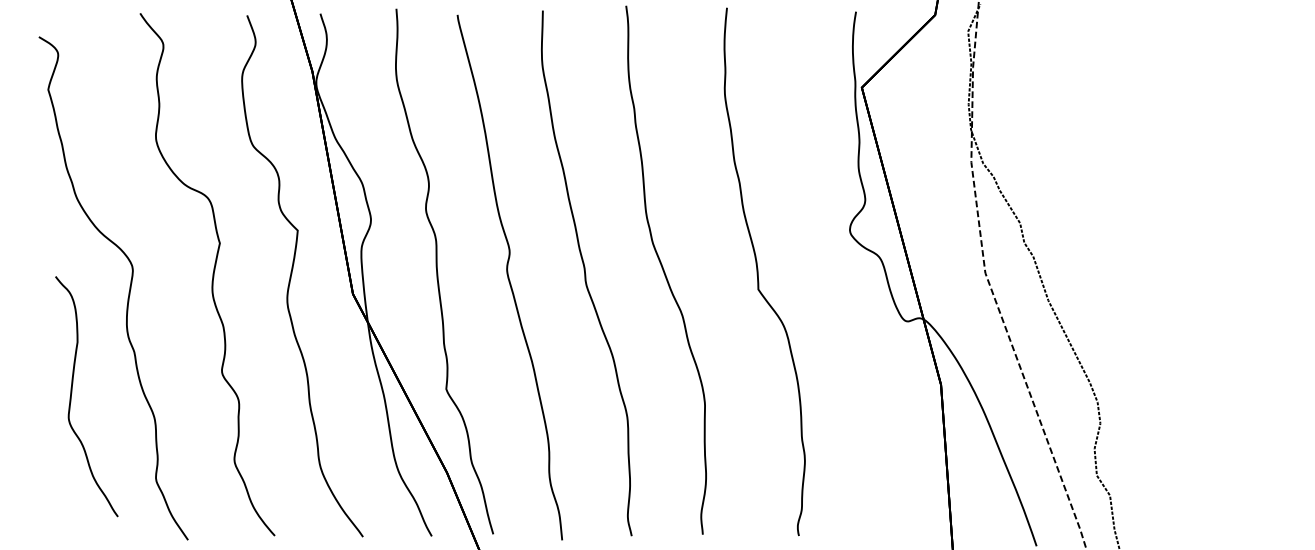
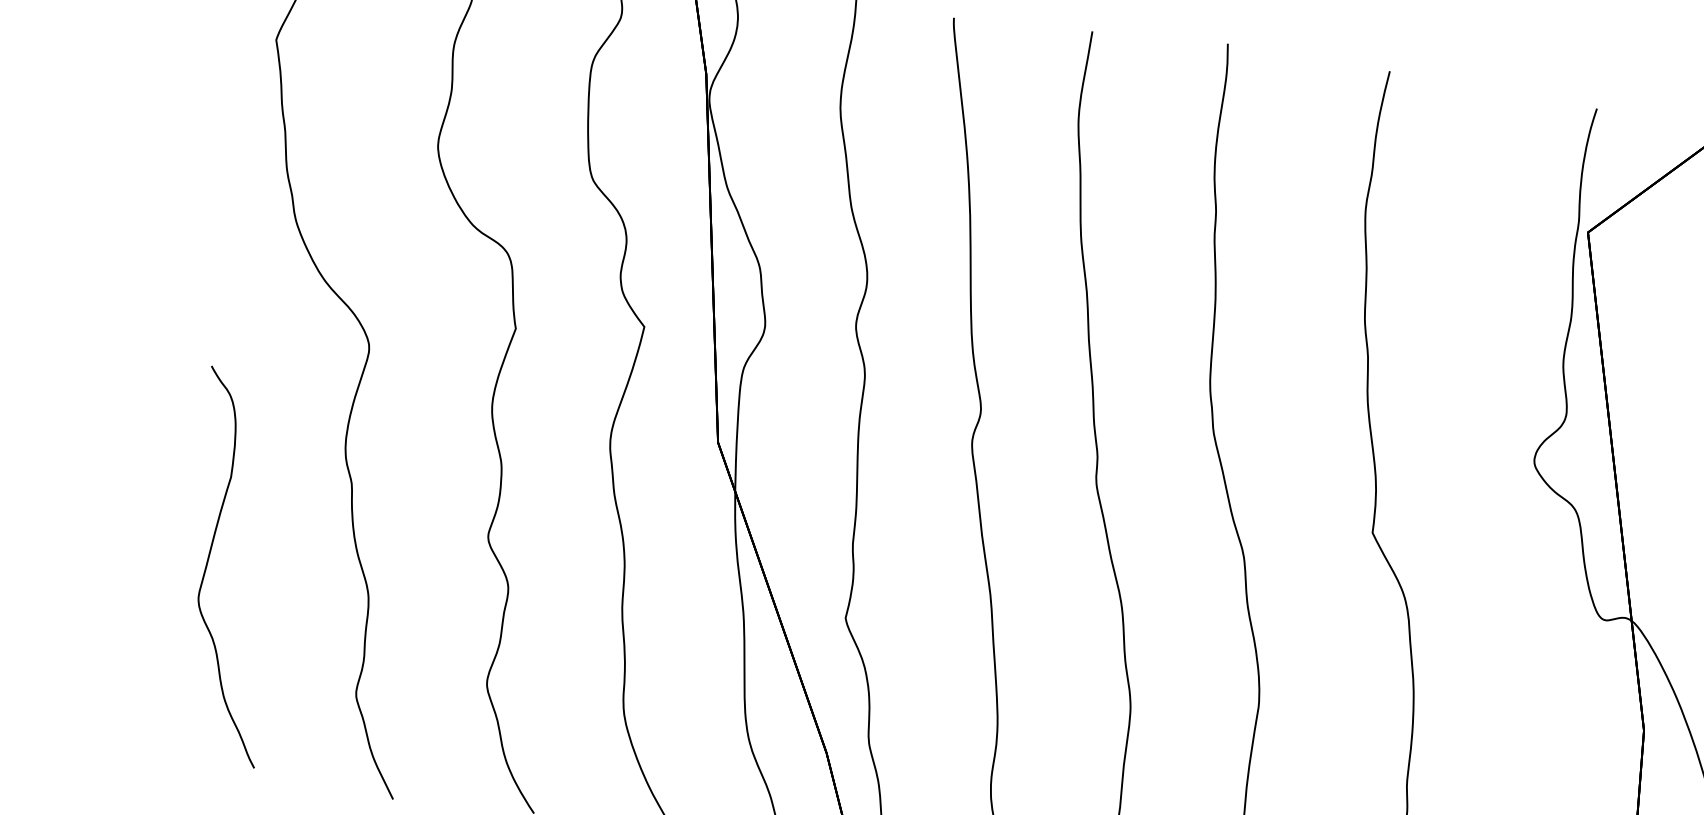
part: (72, 393) -> (210, 558), moved

